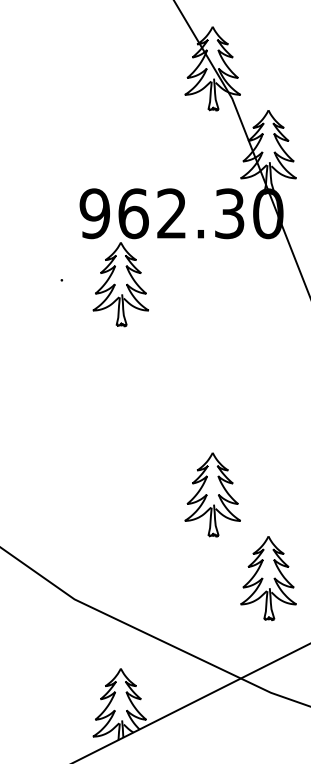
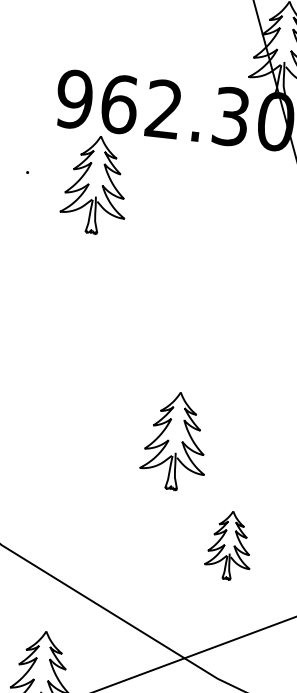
part: (268, 578) -> (229, 545), size x0.7

